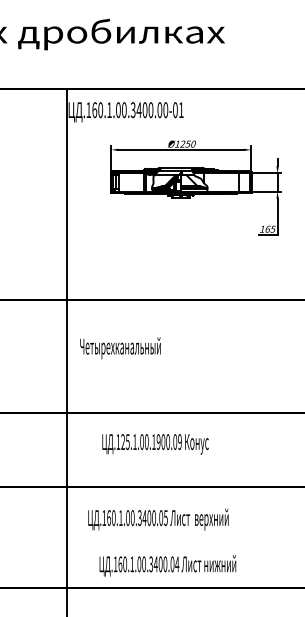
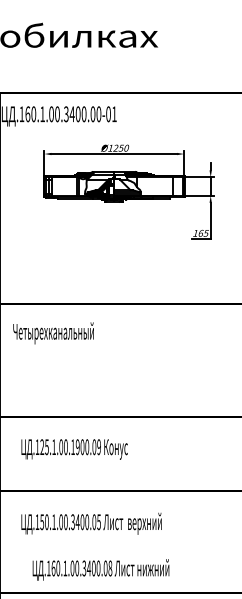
text: (120, 348) -> (53, 333), moved
text: (155, 444) -> (74, 449), moved
text: (108, 517) -> (41, 521), .160.1.00.3400.05 -> .150.1.00.3400.05
text: (177, 564) -> (110, 568), .160.1.00.3400.04 -> .160.1.00.3400.08

